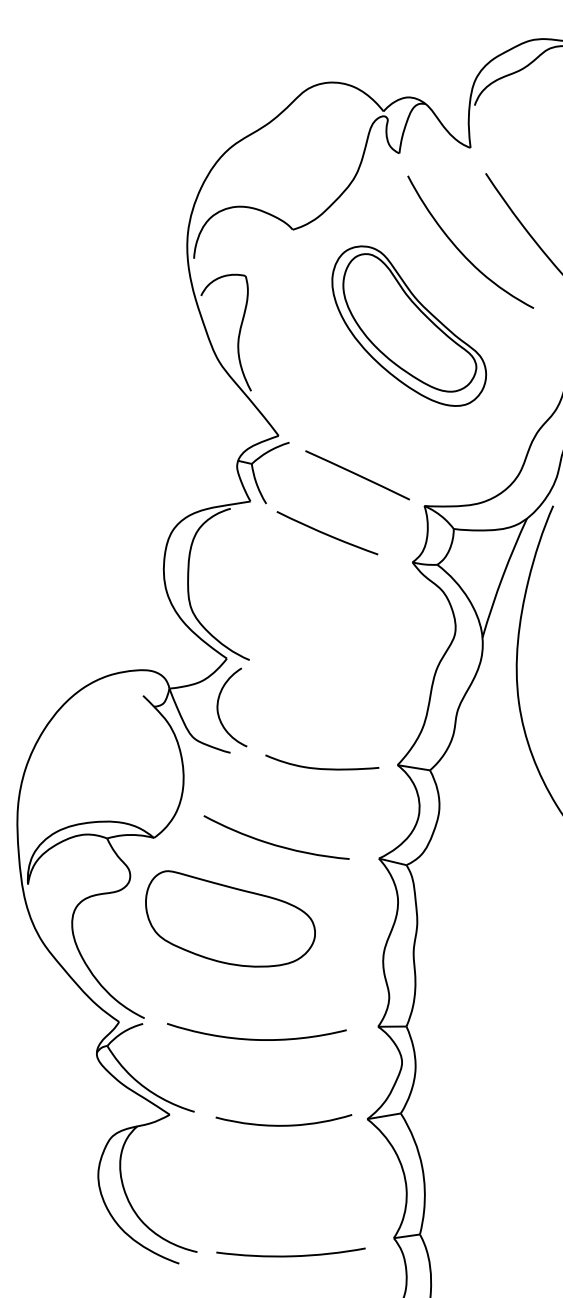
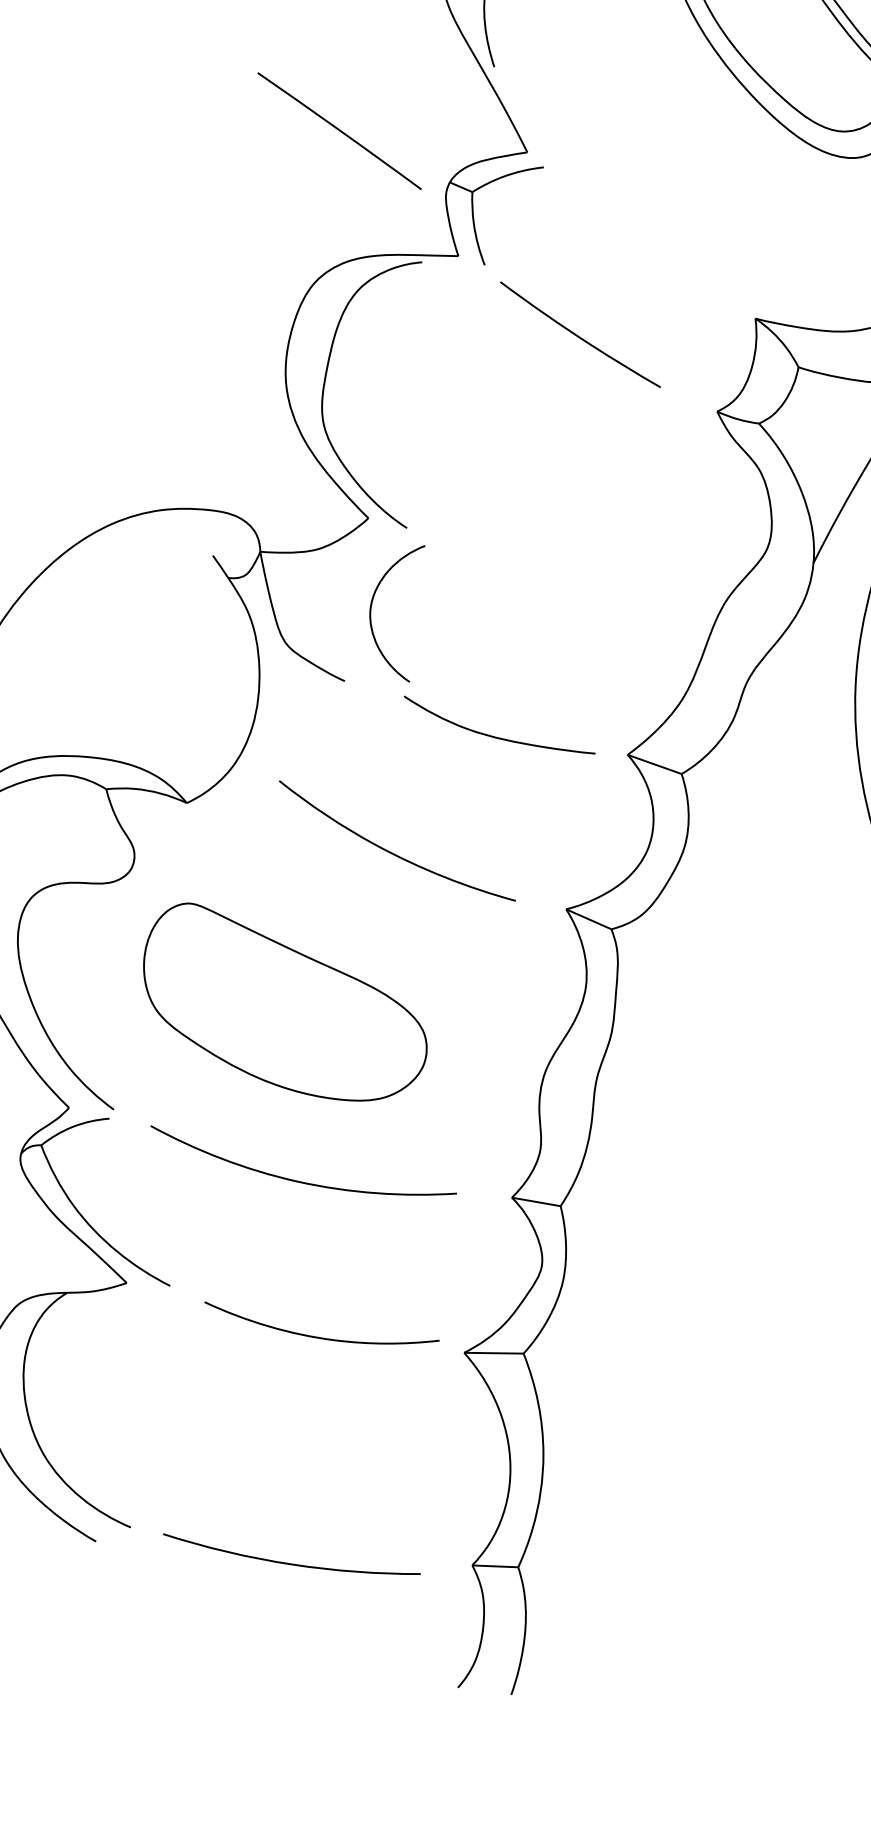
line: (357, 475) -> (339, 131), moved
curve: (218, 707) -> (372, 605), moved
part: (230, 918) -> (285, 1004), moved

